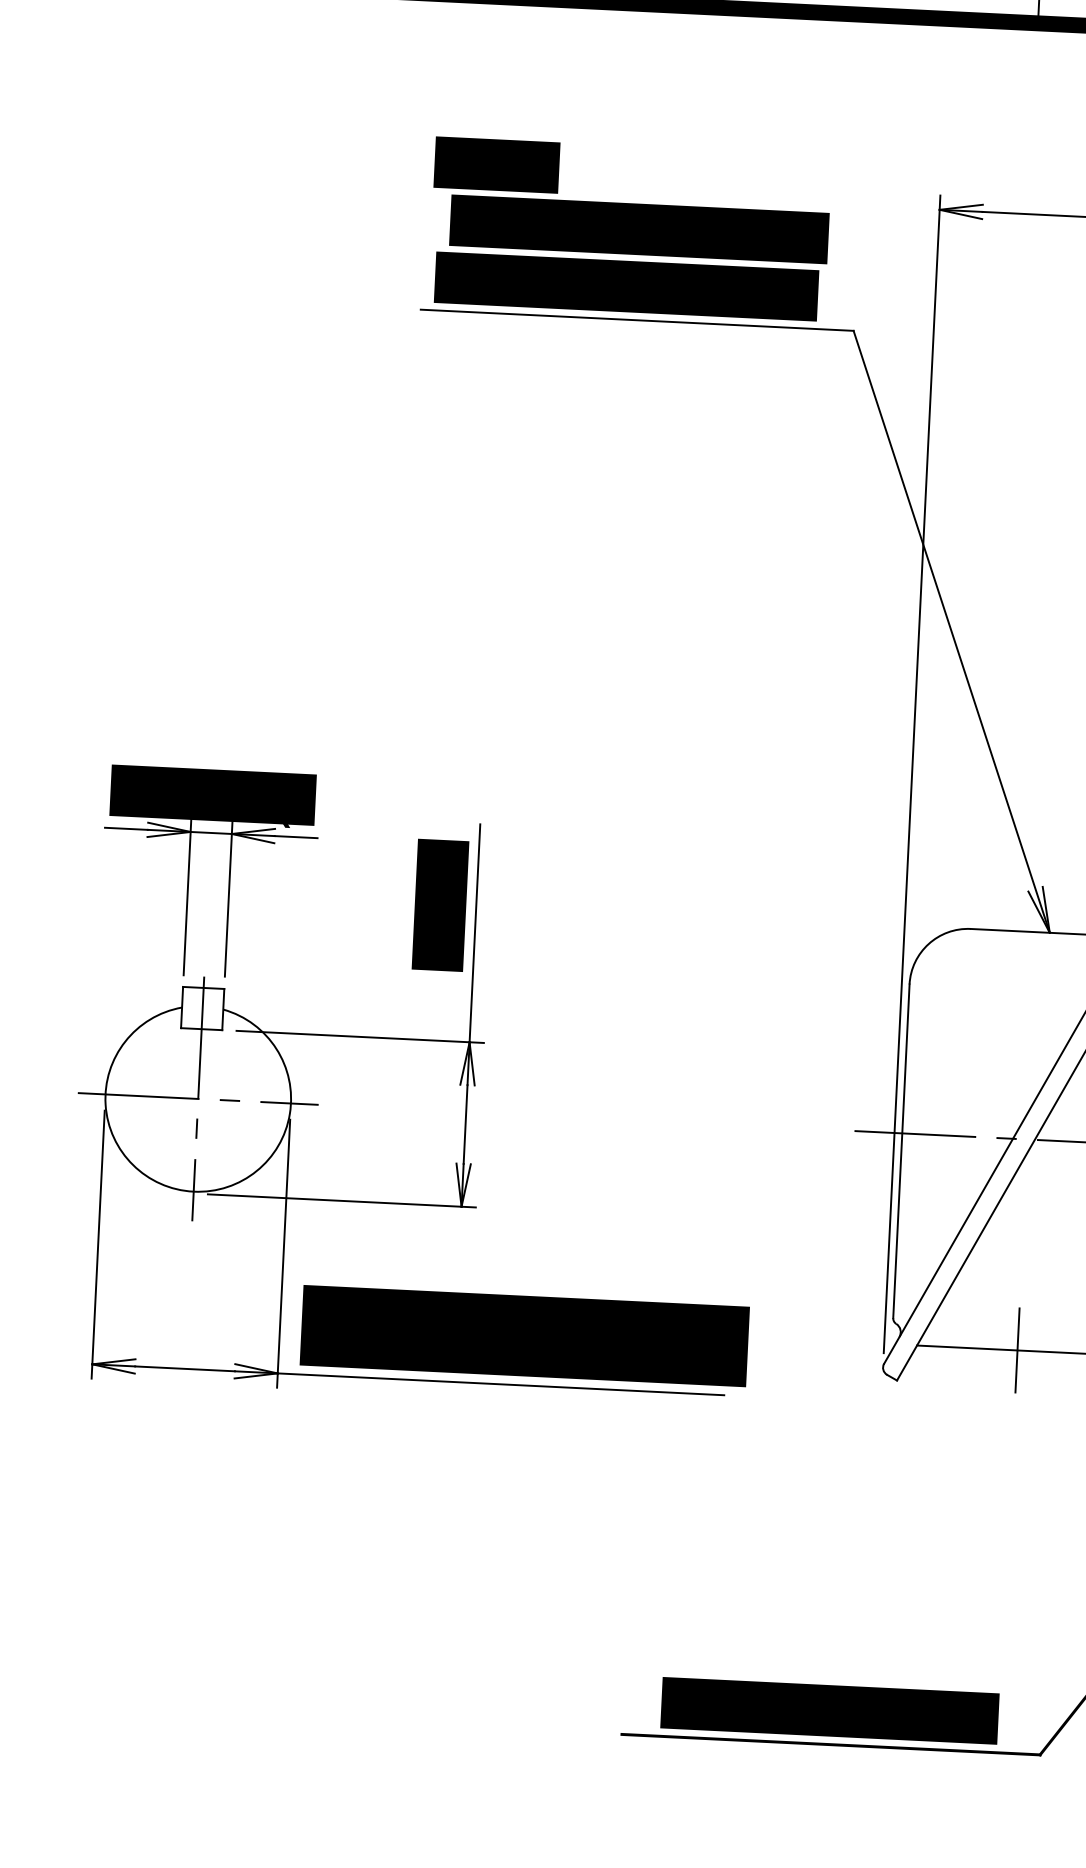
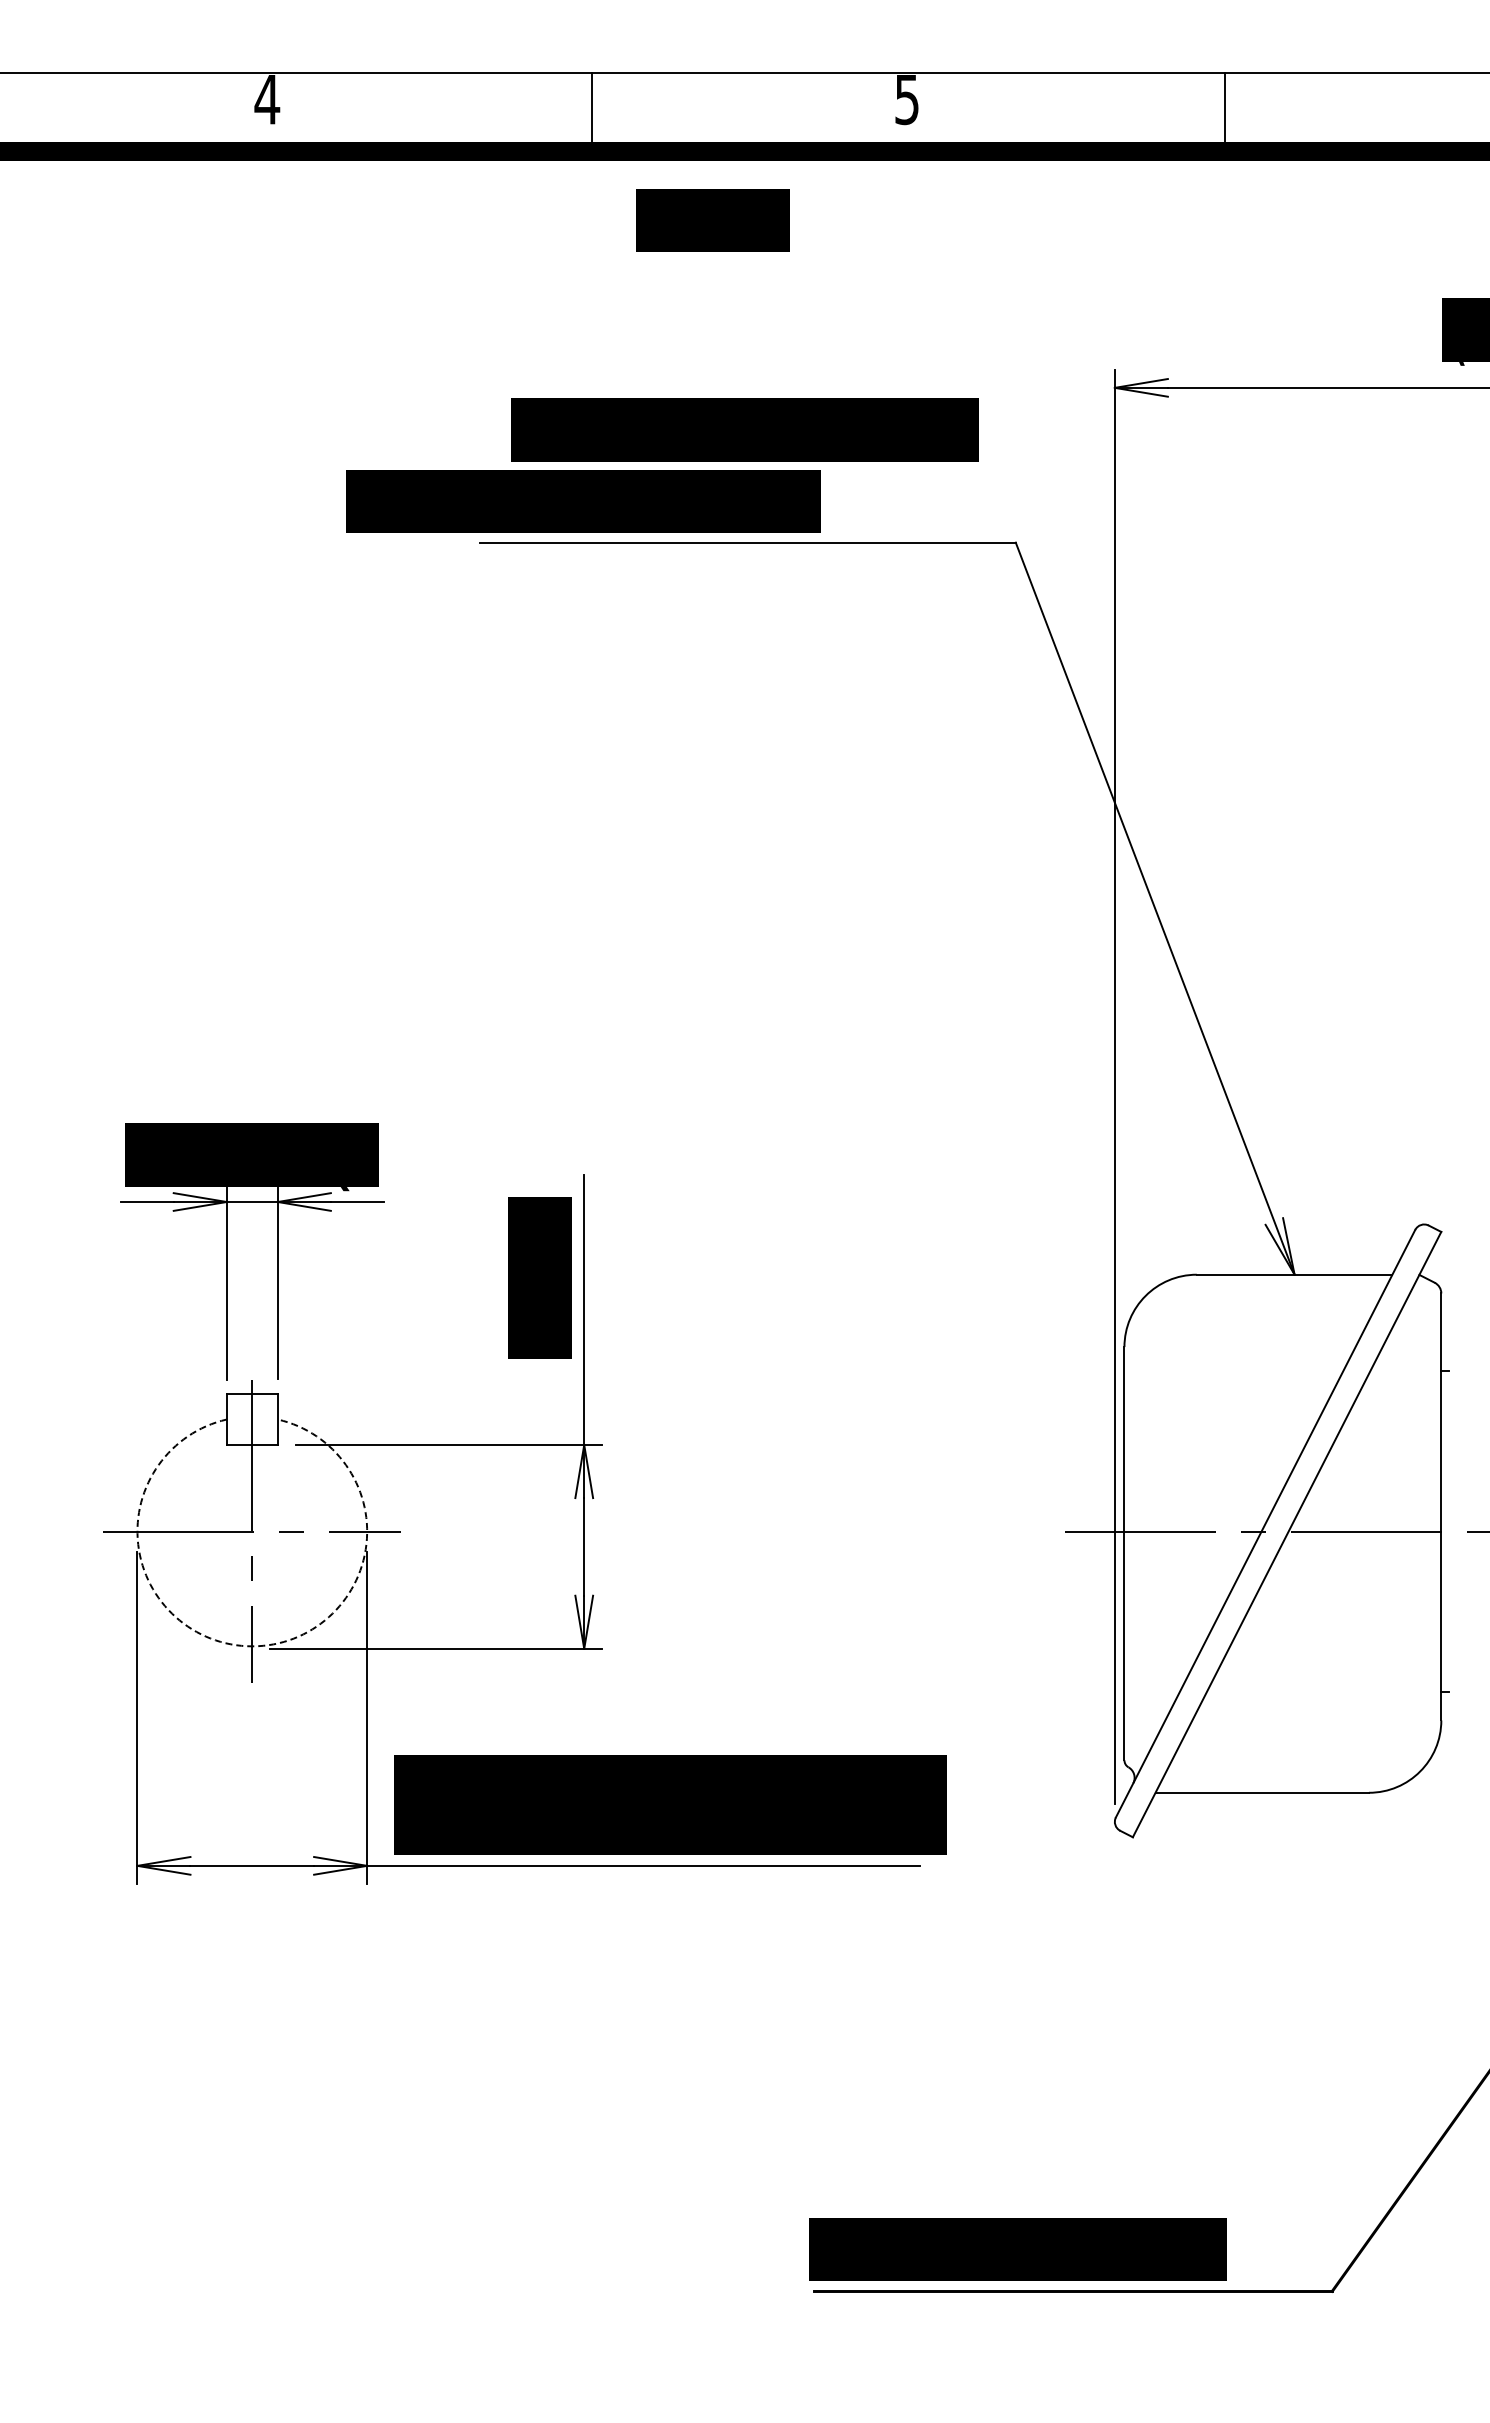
text: (496, 165) -> (712, 220), moved
text: (626, 286) -> (583, 501), moved
arc: (193, 1191) -> (252, 1646), solid -> dashed
line: (1017, 1350) -> (1279, 1792), removed
text: (829, 1710) -> (1017, 2249), moved

